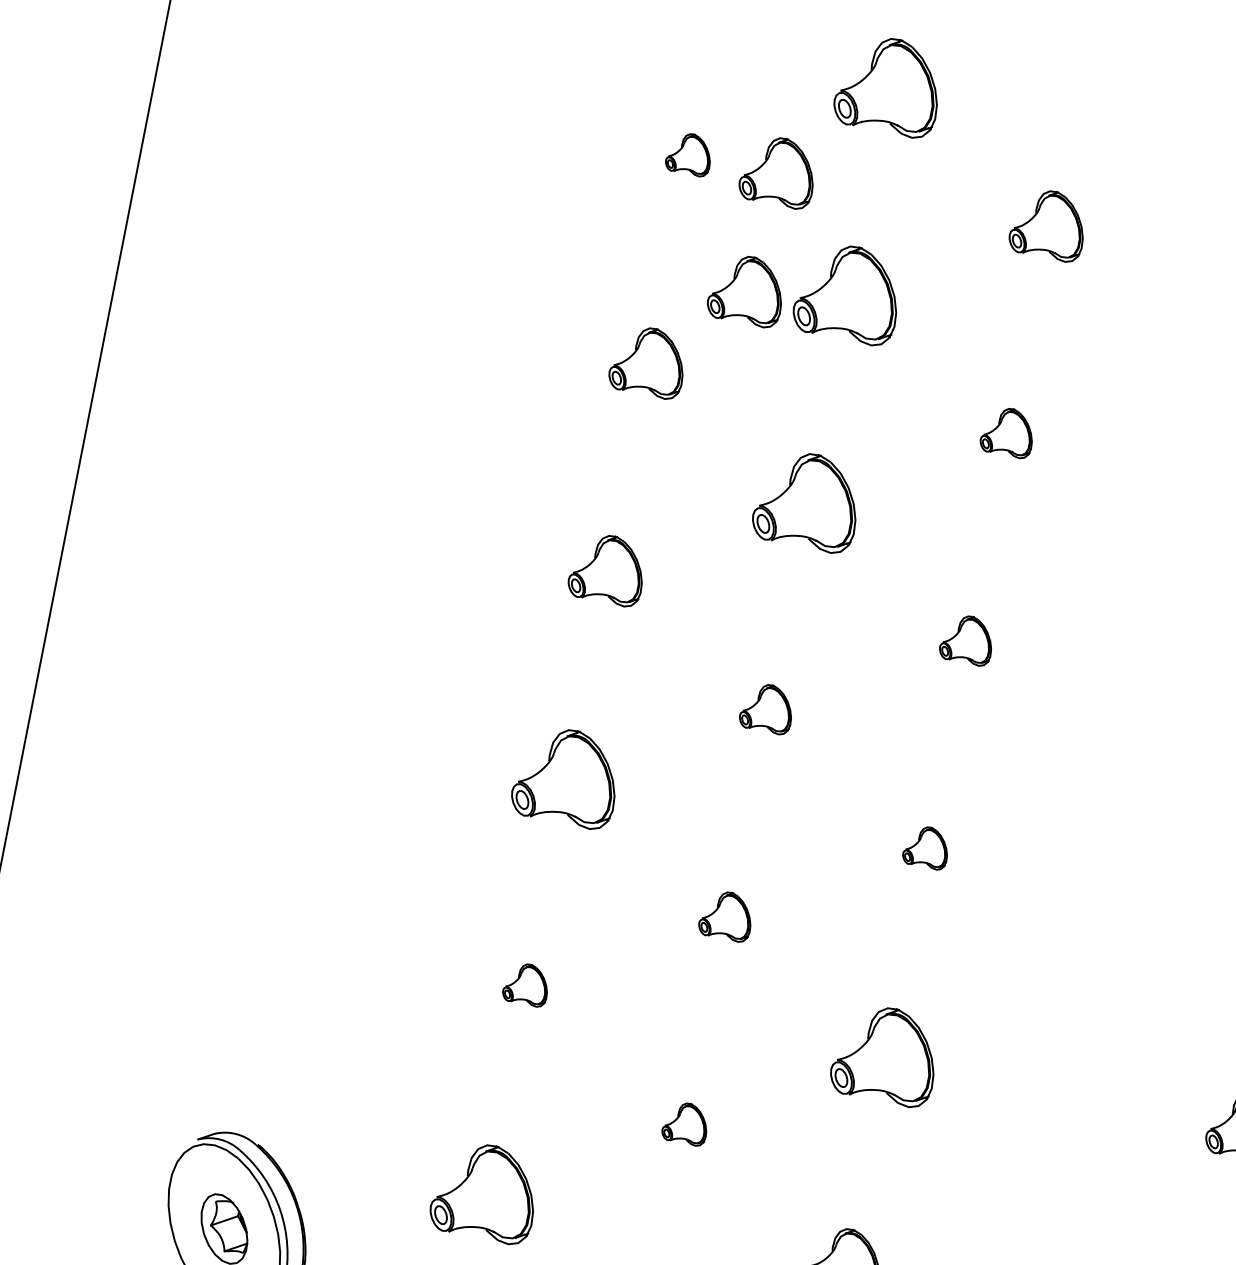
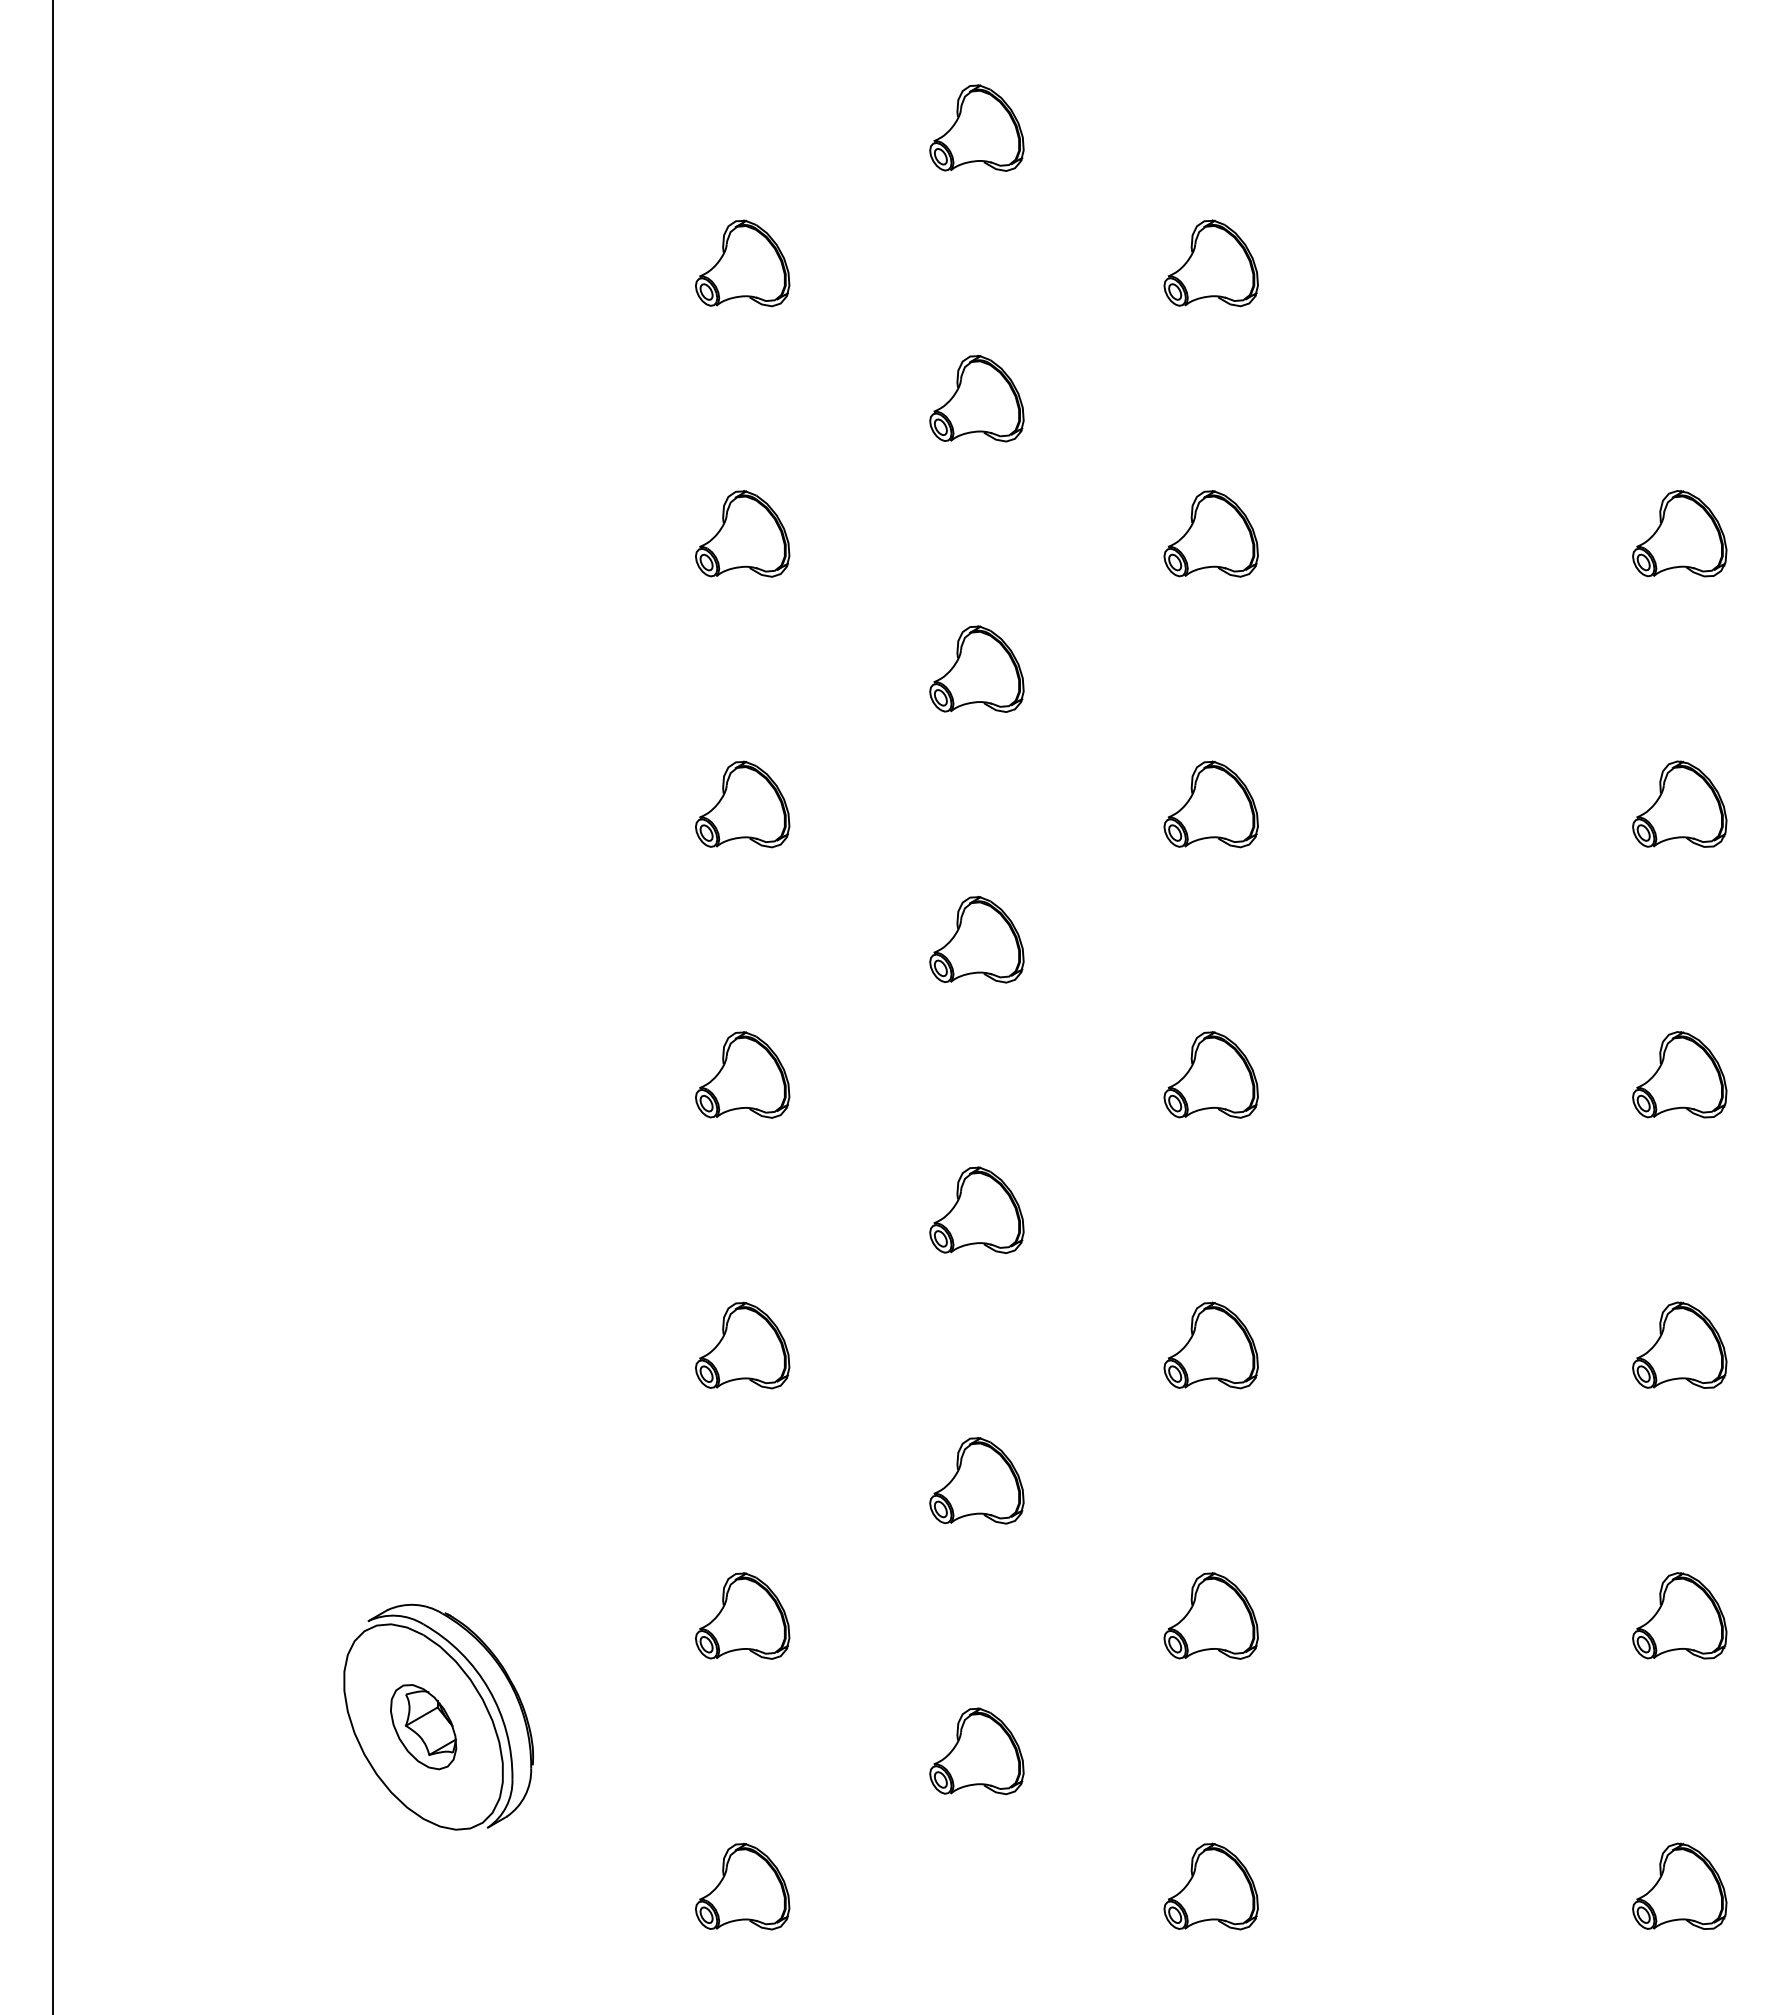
part: (889, 85) -> (976, 127), size x0.71
part: (689, 154) -> (742, 263), size x1.67
part: (778, 171) -> (858, 263), removed
part: (747, 289) -> (848, 419), removed
part: (848, 292) -> (976, 398), size x0.71
part: (1007, 431) -> (1210, 533), size x1.43
part: (807, 500) -> (976, 668), size x0.71
part: (967, 639) -> (1210, 804), size x1.43
part: (767, 708) -> (976, 939), size x1.43
part: (567, 776) -> (742, 1074), size x0.71
part: (926, 846) -> (1210, 1074), size x1.67
part: (726, 915) -> (976, 1209), size x1.43
part: (526, 984) -> (742, 1345), size x1.67
part: (885, 1054) -> (1210, 1345), size x0.71
part: (685, 1123) -> (976, 1480), size x1.67
part: (485, 1191) -> (742, 1615), size x0.71

